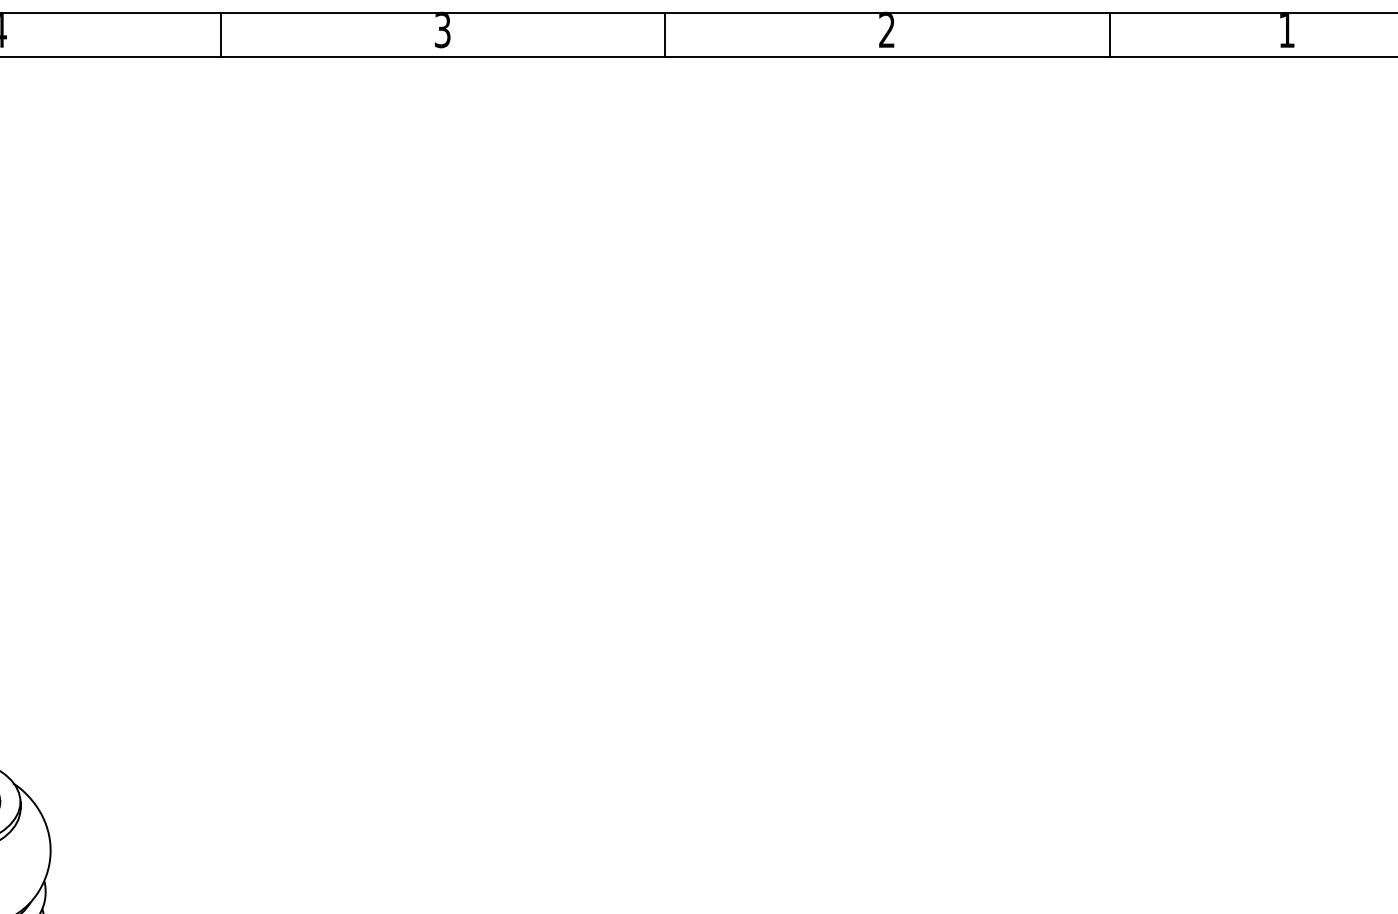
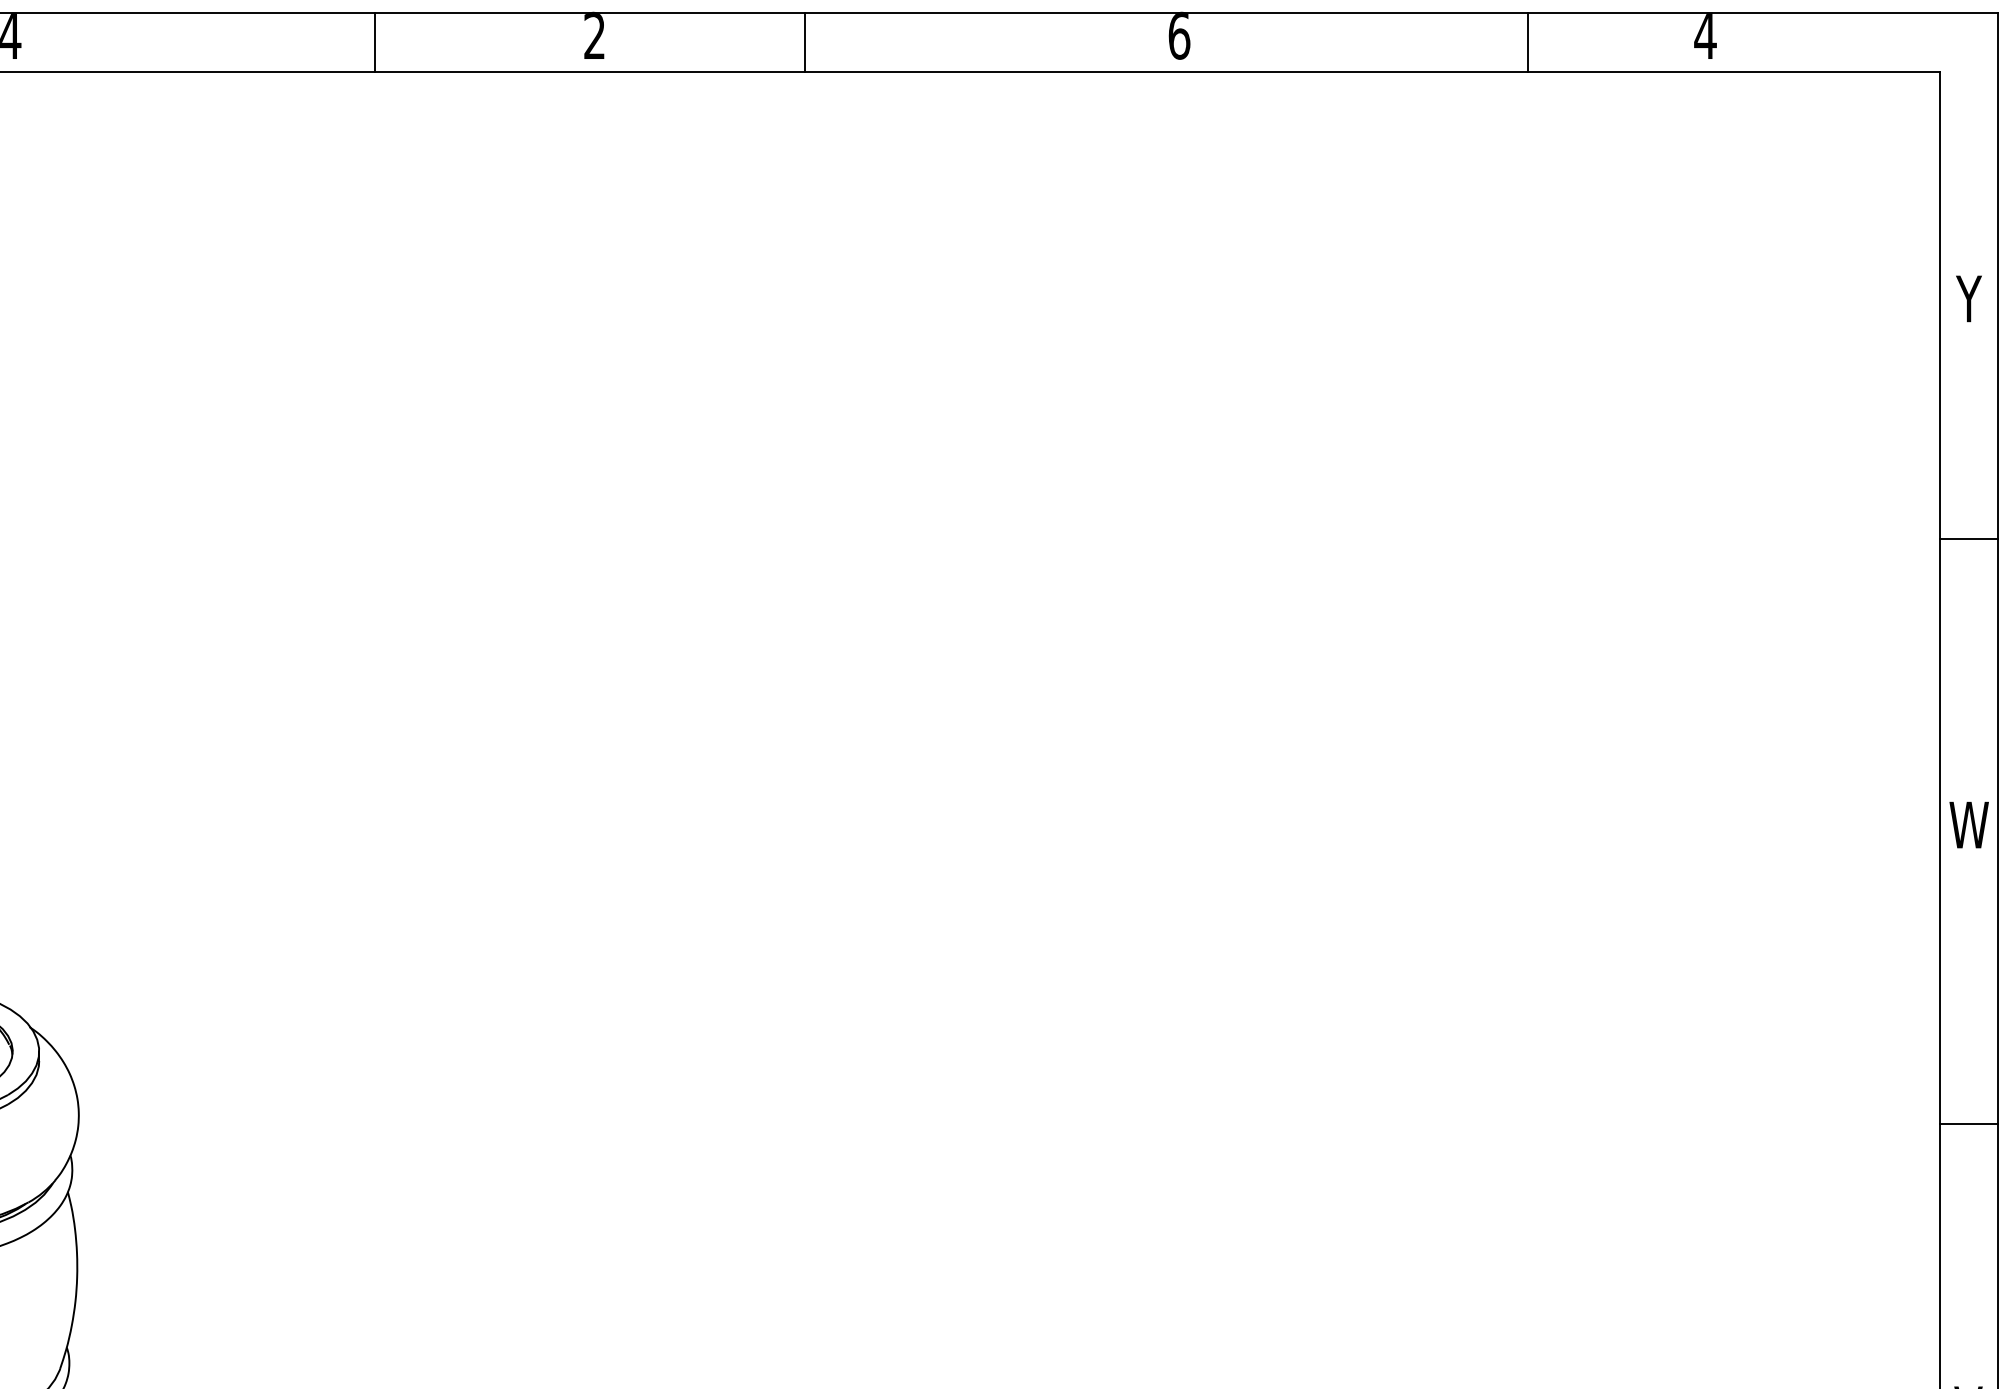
text: (887, 29) -> (1179, 35), 2 -> 6
text: (442, 30) -> (594, 36), 3 -> 2
text: (1286, 30) -> (1705, 36), 1 -> 4
line: (221, 35) -> (375, 42), moved
line: (665, 35) -> (804, 42), moved
line: (1109, 35) -> (1528, 42), moved

